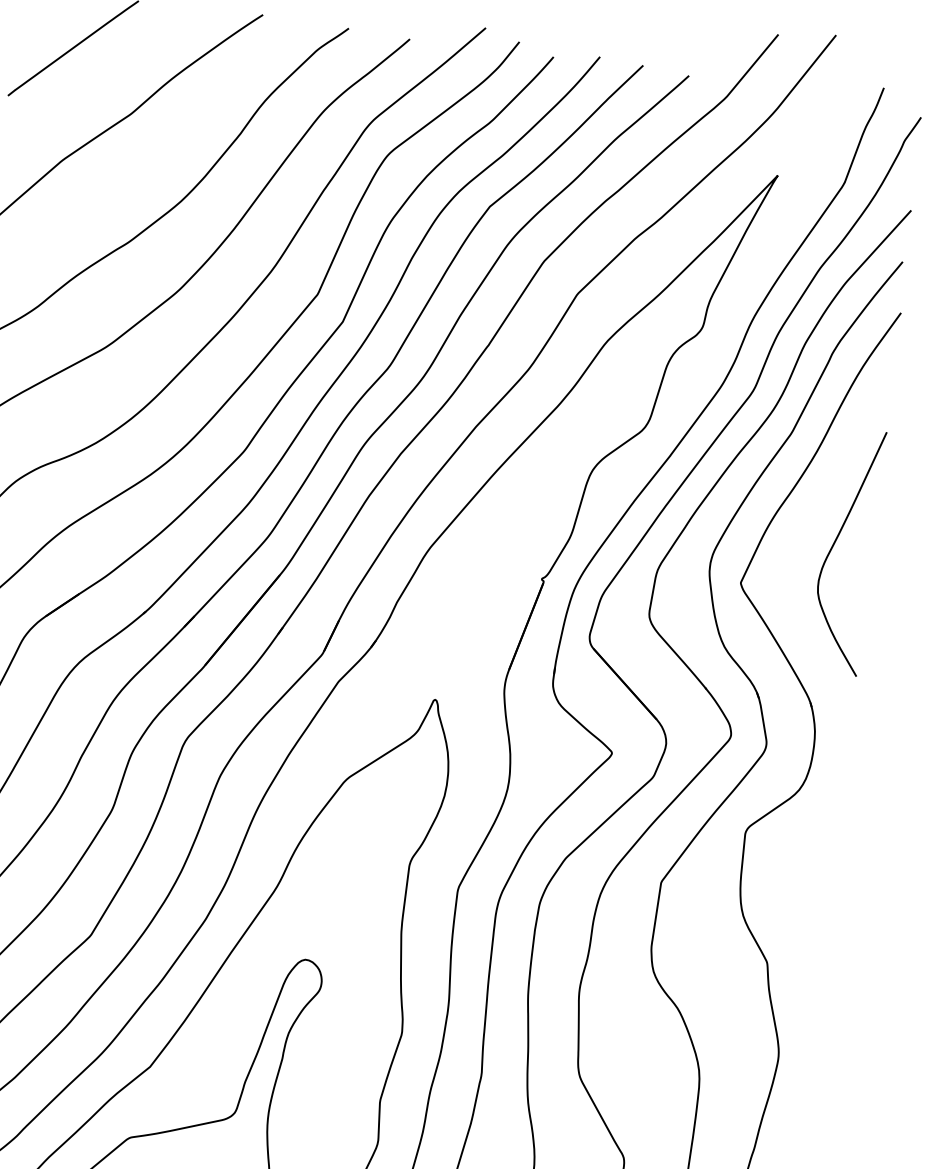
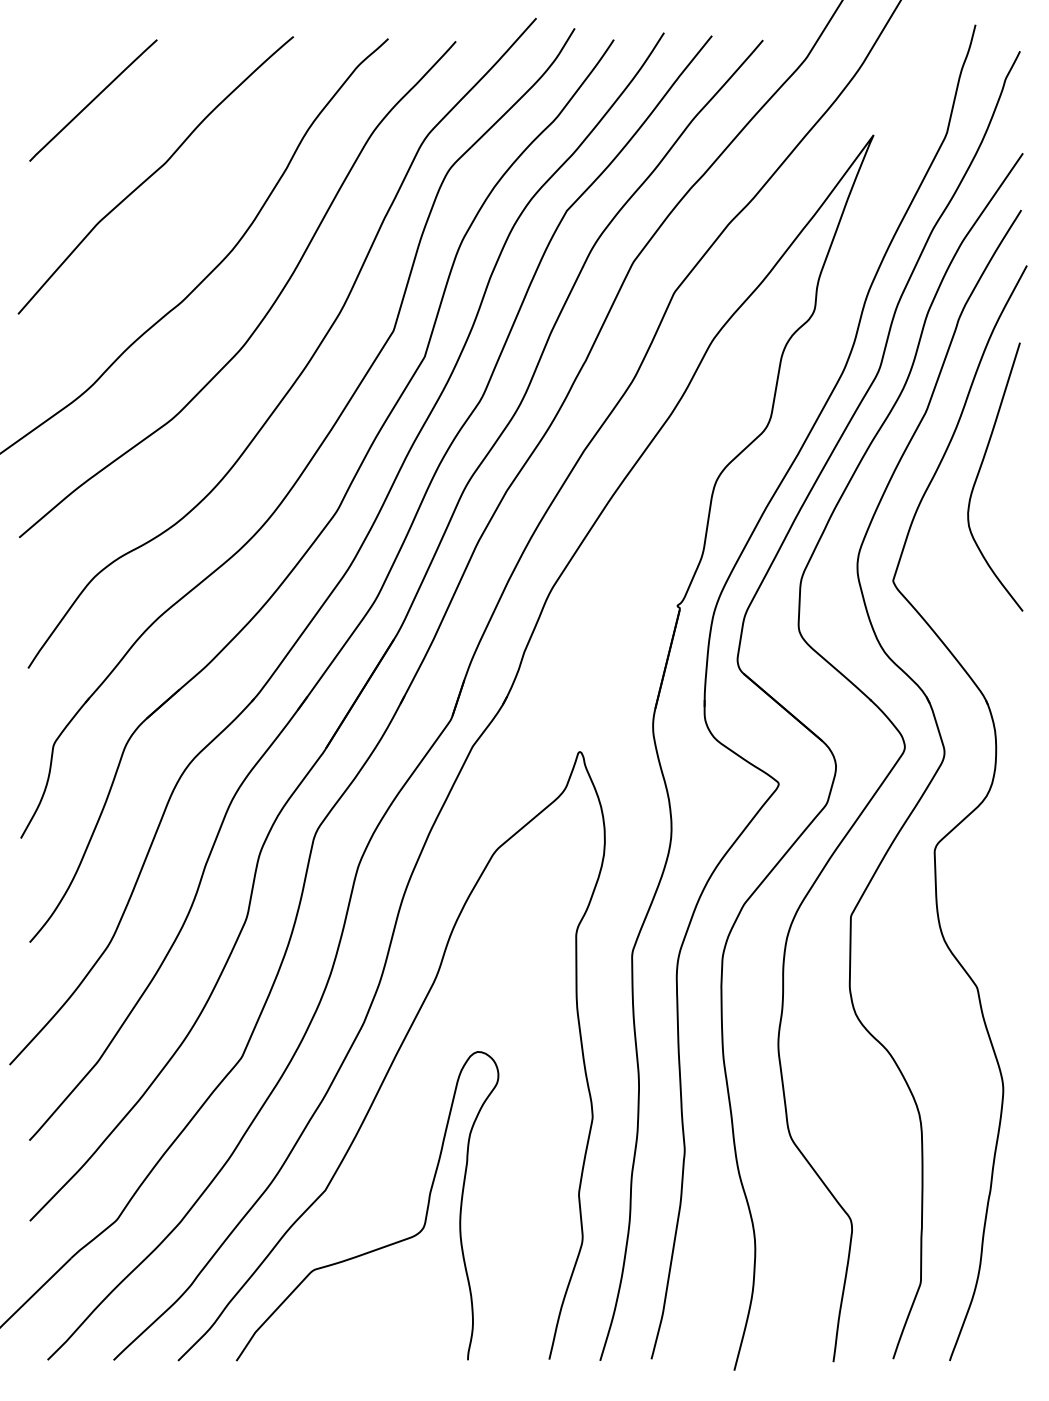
curve: (835, 543) -> (980, 470), moved

